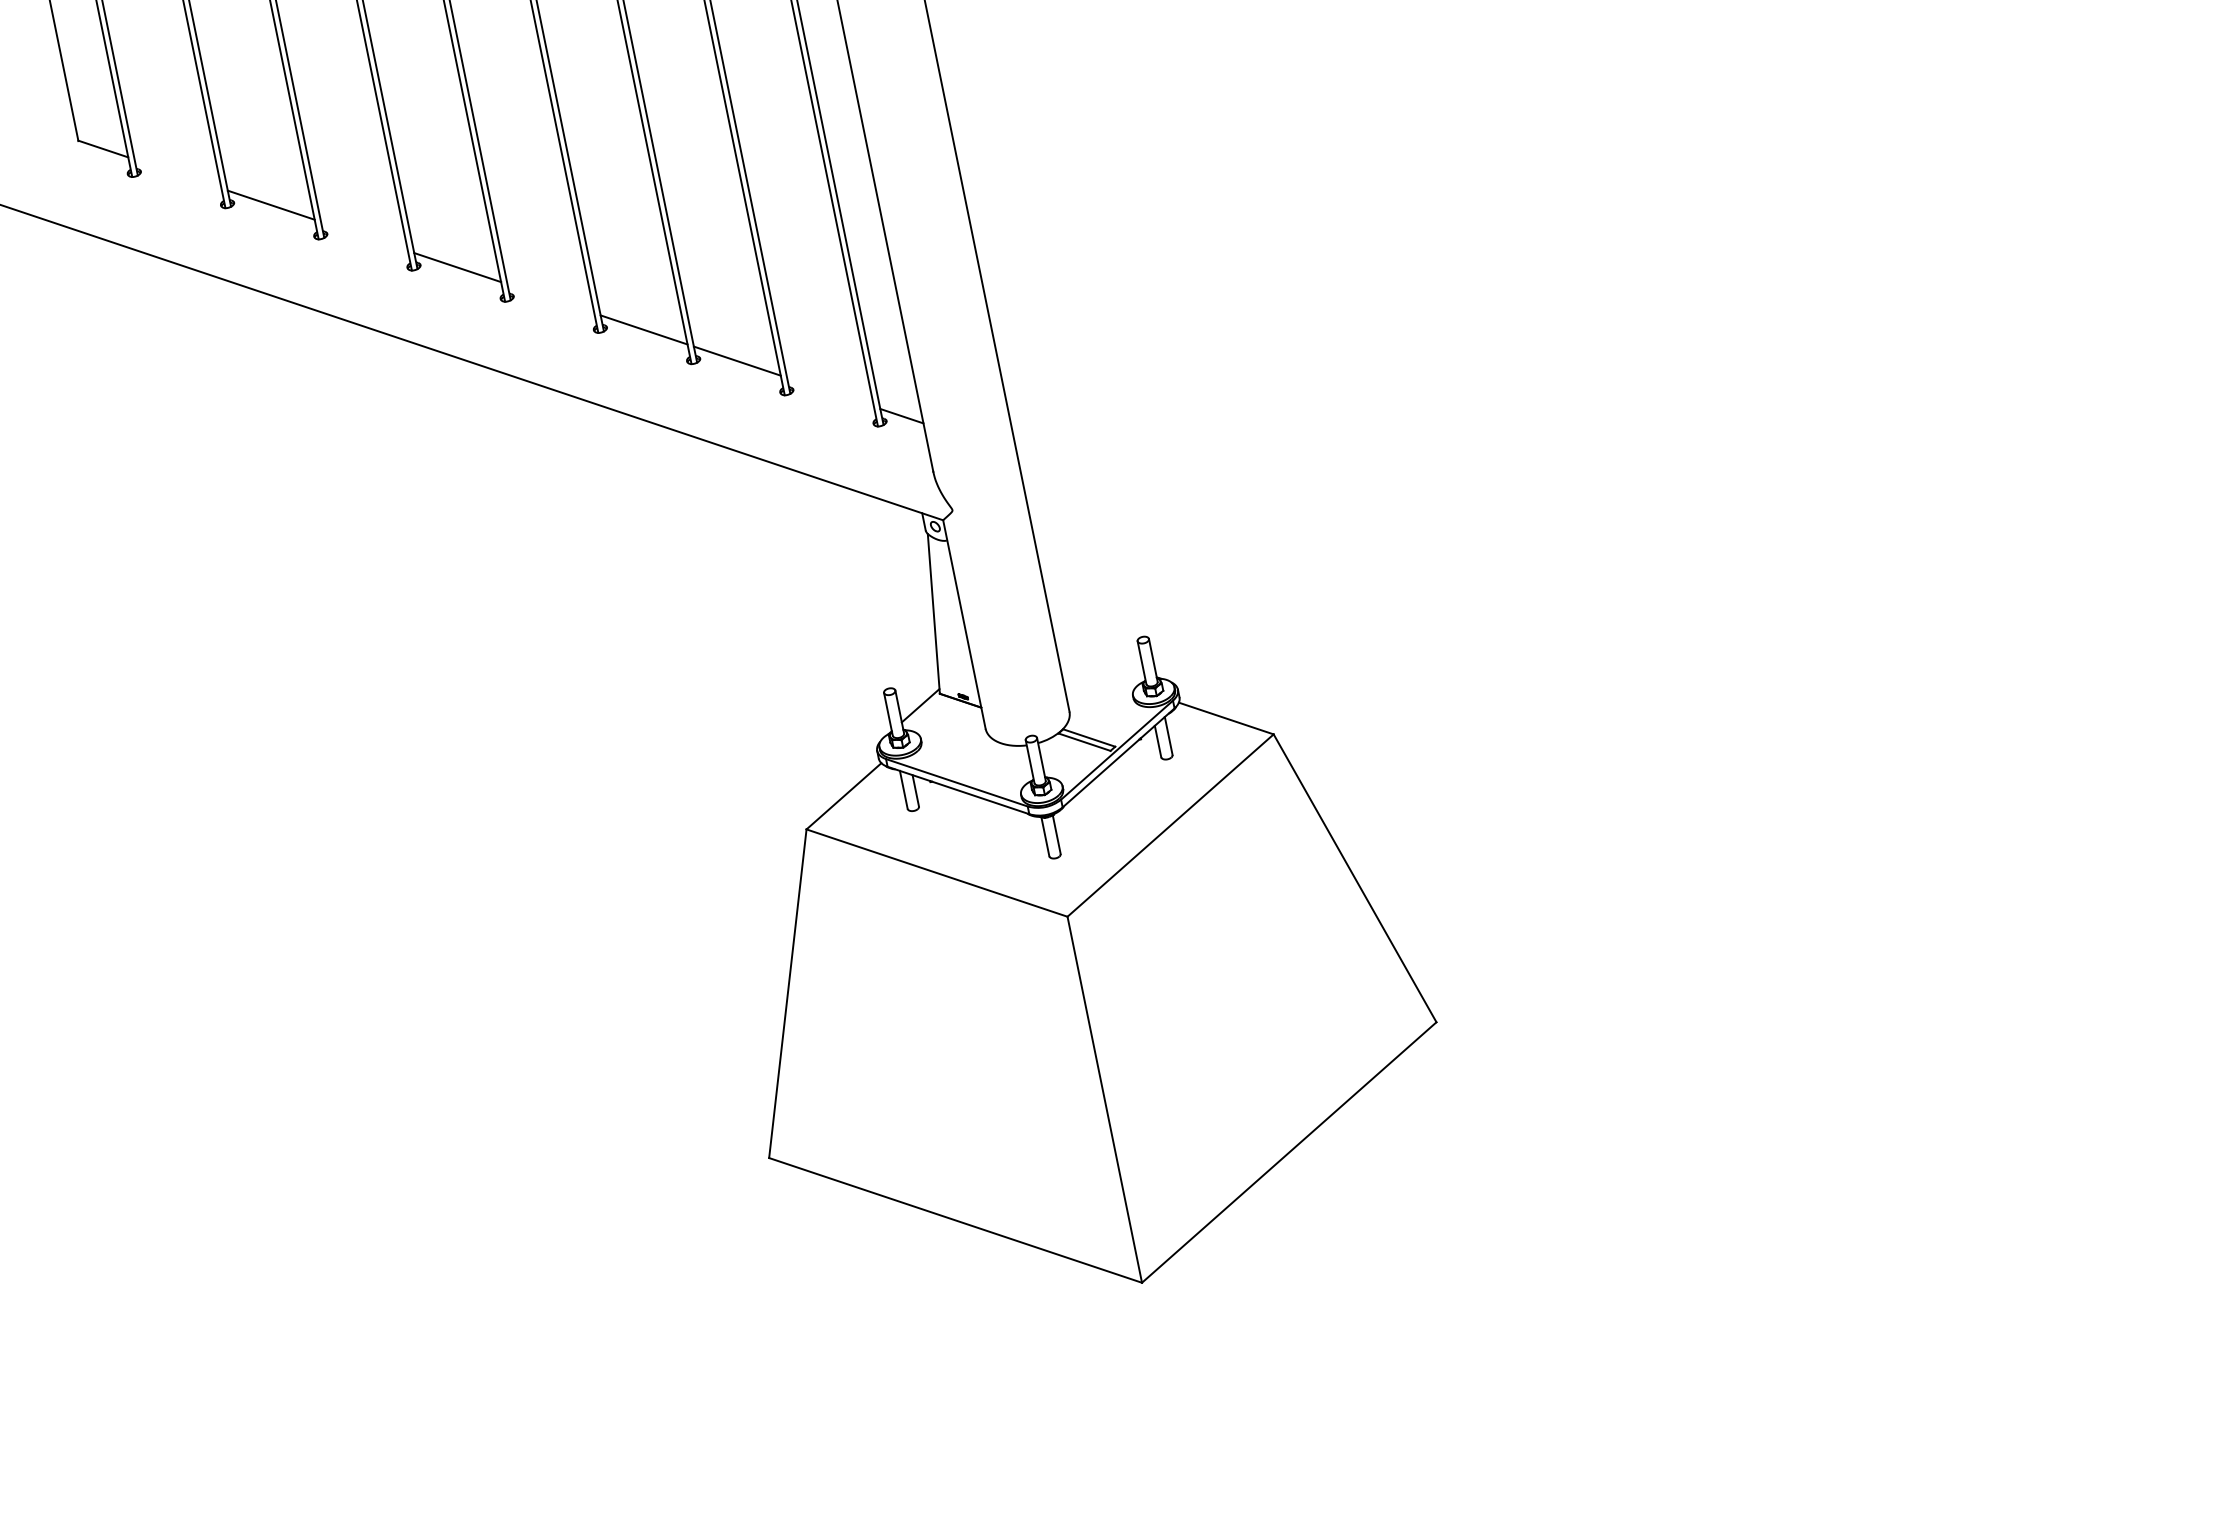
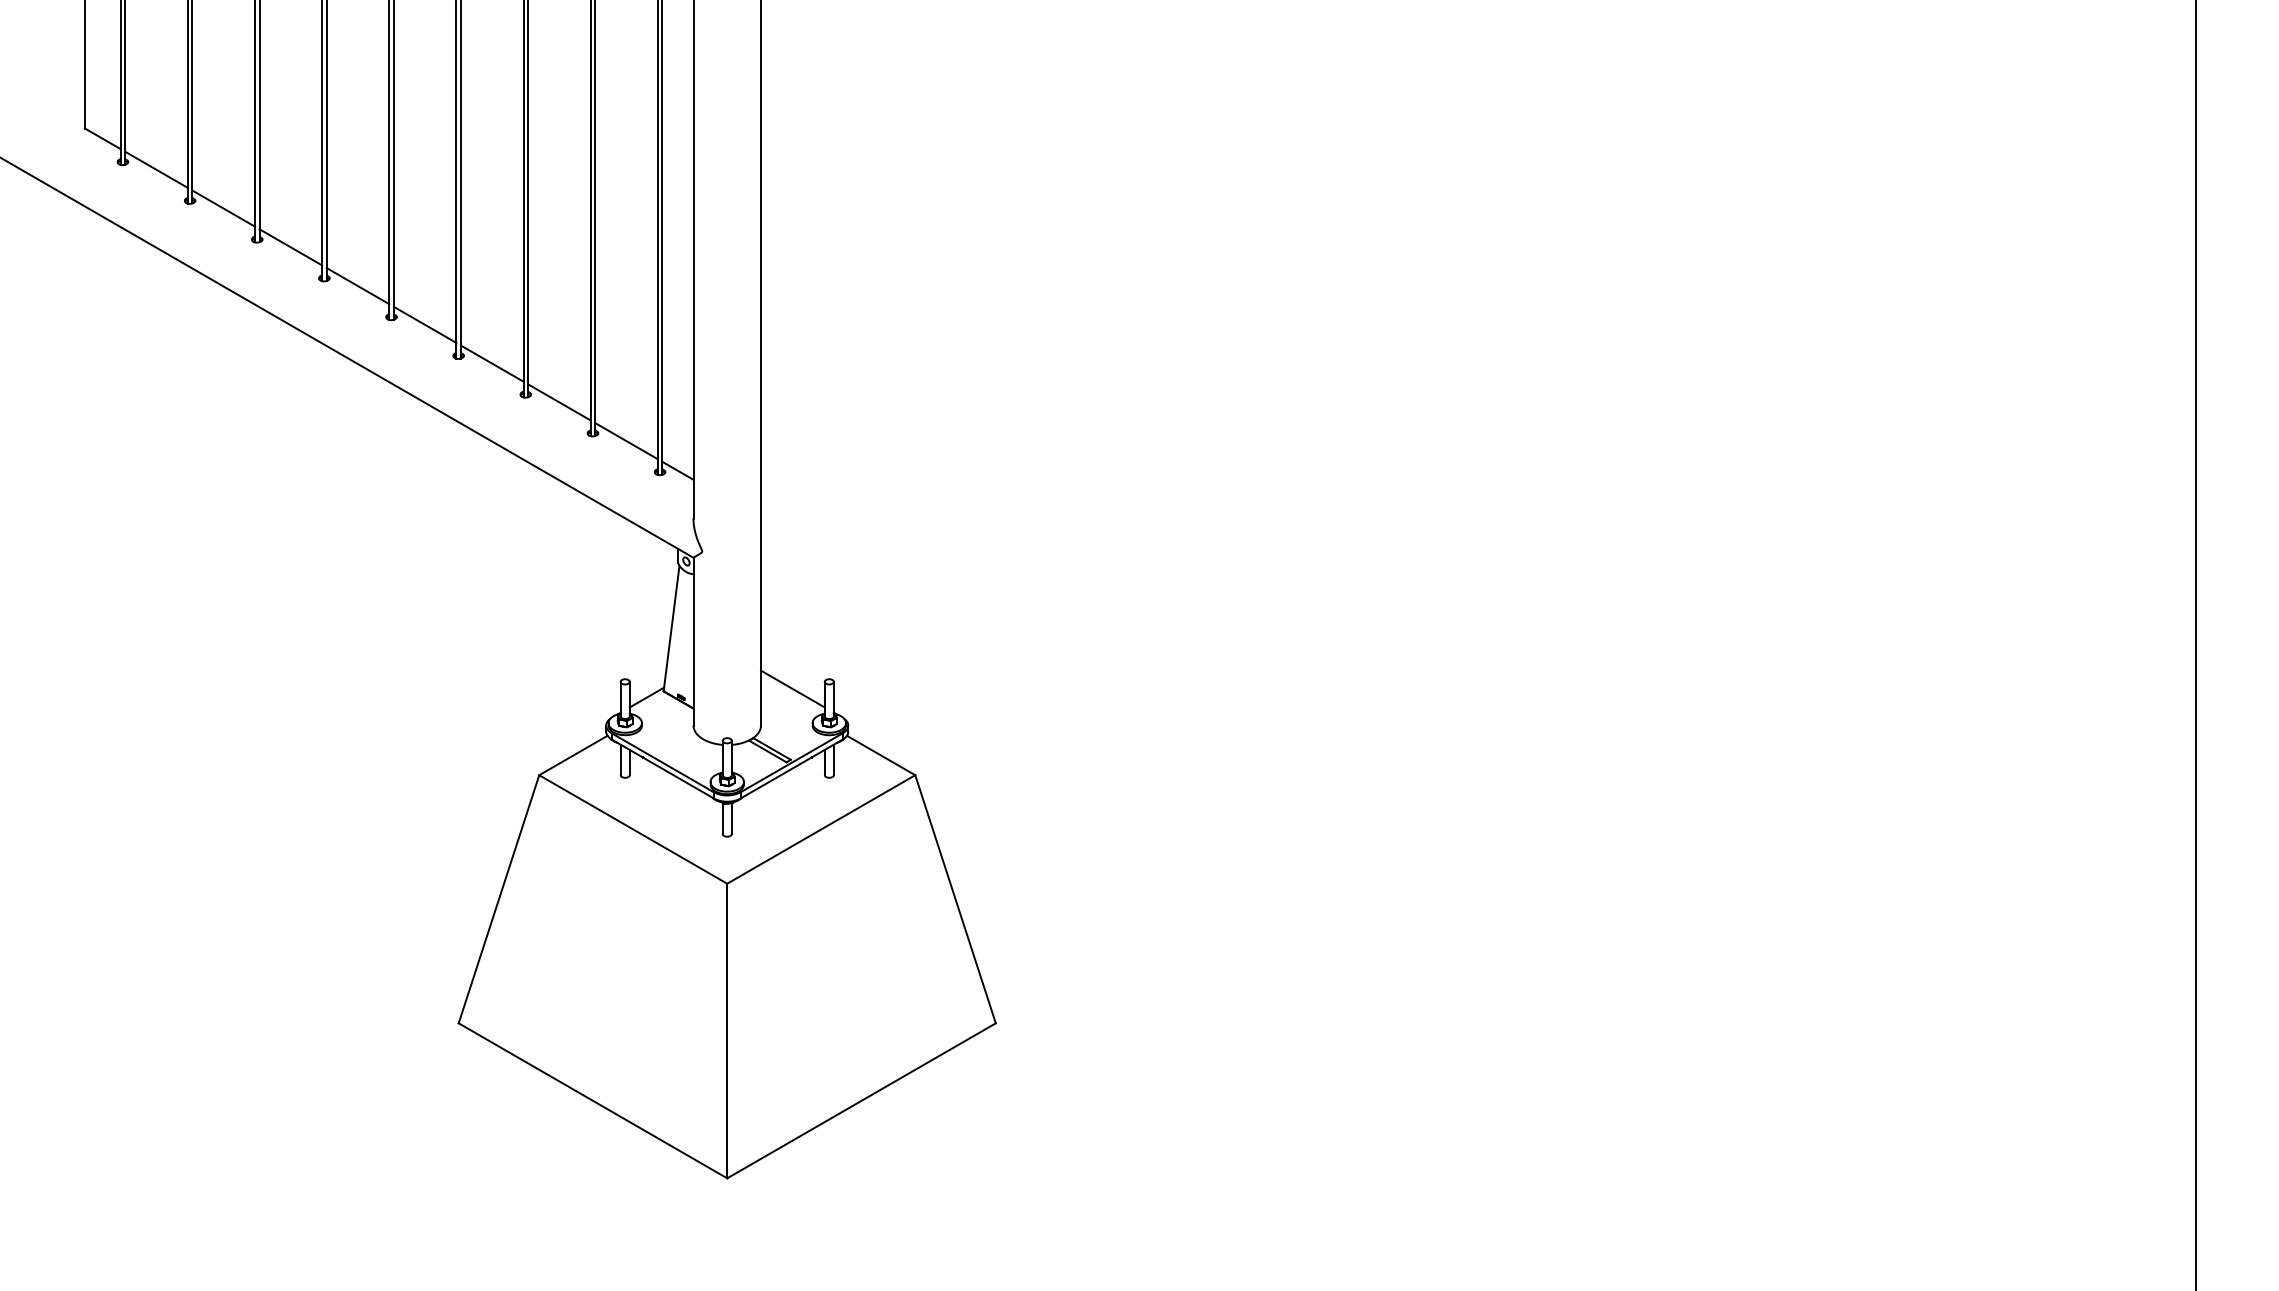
line: (177, 173) -> (156, 169), added
line: (364, 236) -> (290, 247), added
line: (550, 298) -> (424, 324), added
line: (830, 392) -> (626, 441), added
line: (1099, 657) -> (792, 688), added

